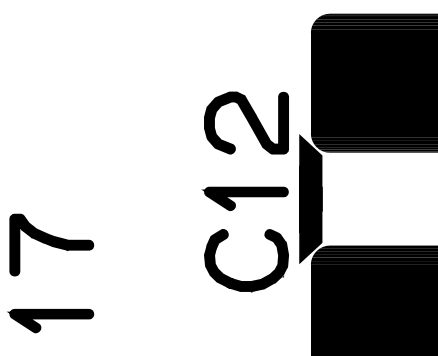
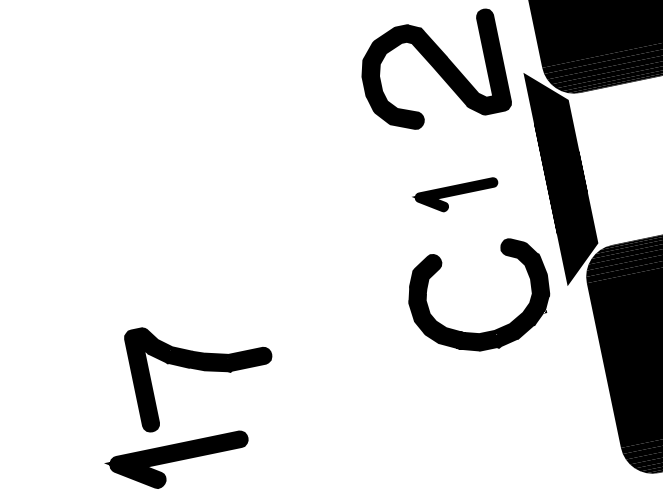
part: (244, 198) -> (455, 196), size x0.6
part: (51, 244) -> (201, 367), moved

